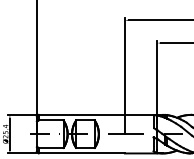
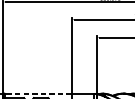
line: (81, 114) -> (38, 93), solid -> dashed

